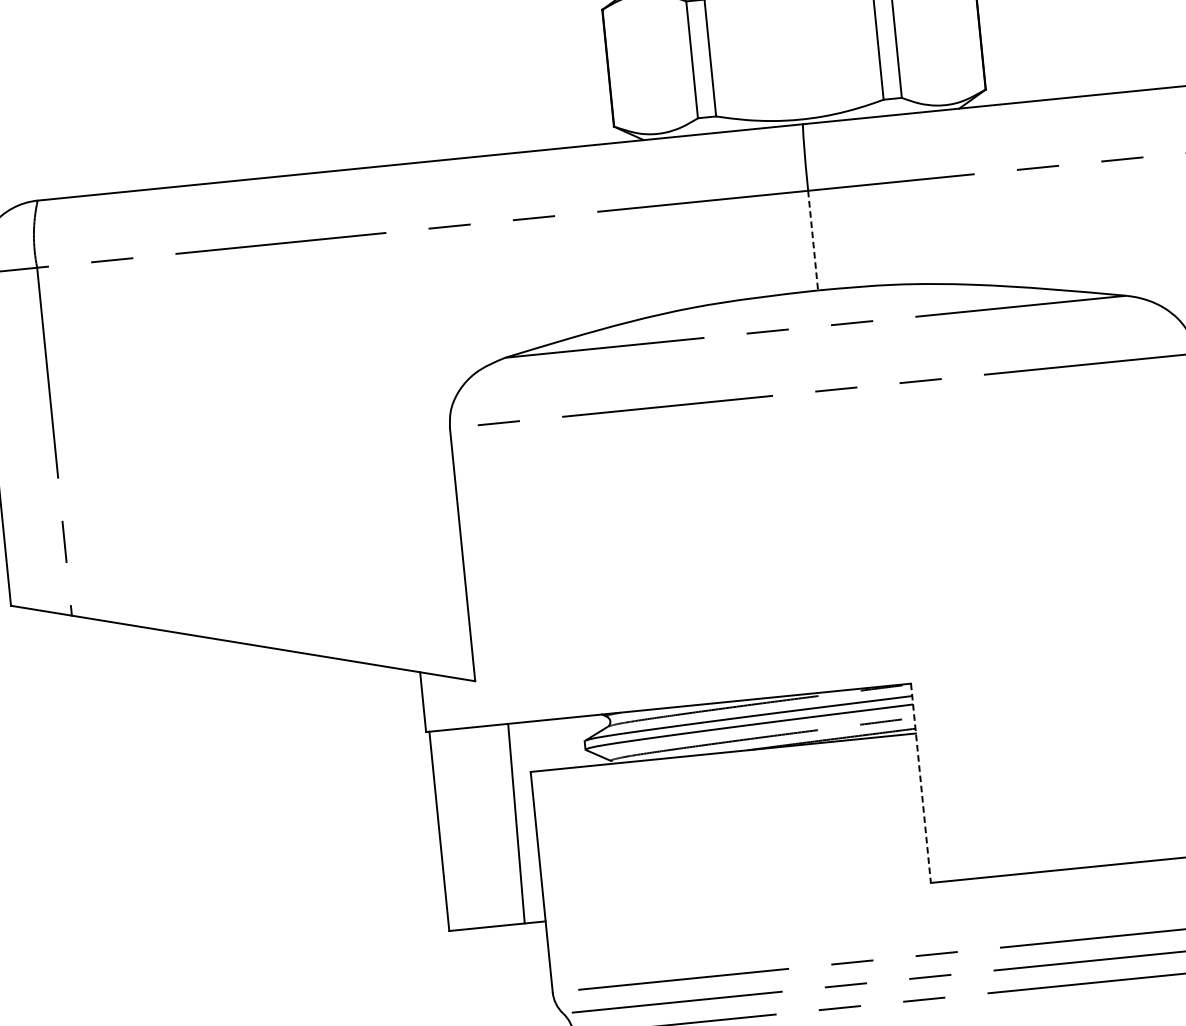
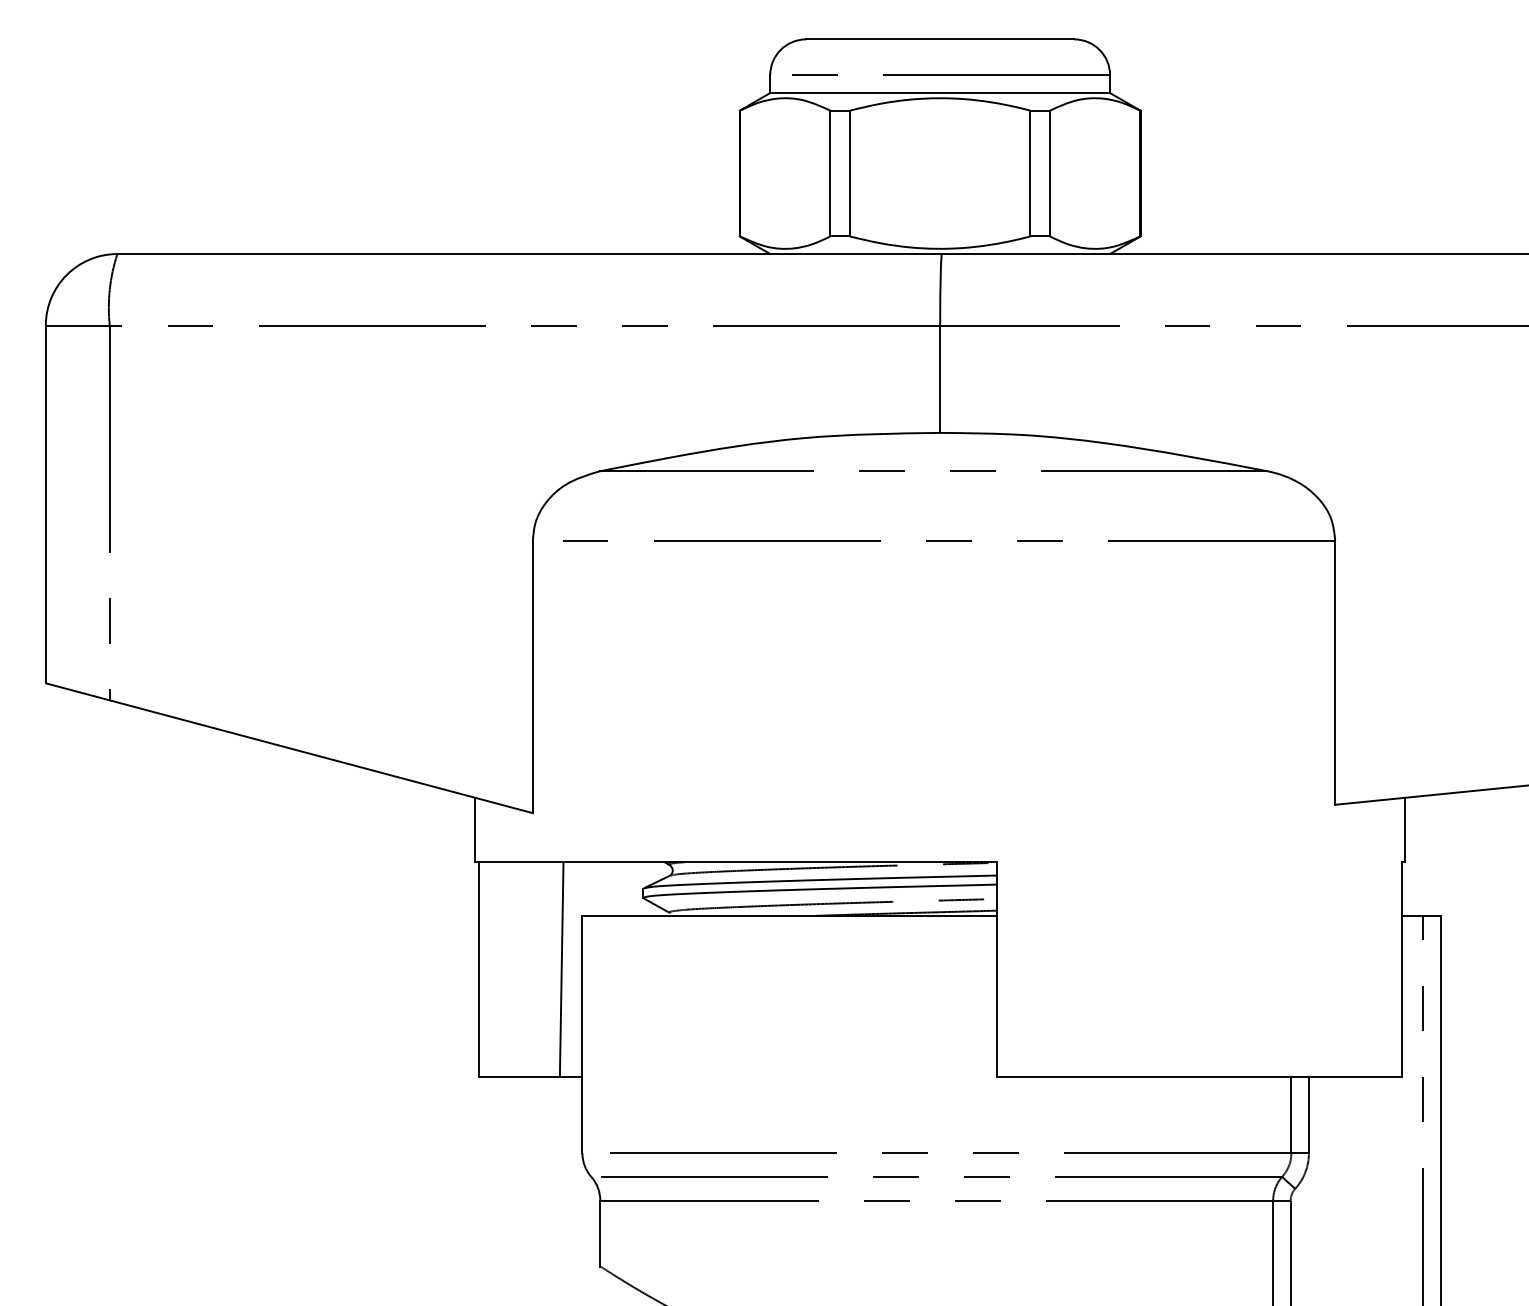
line: (813, 240) -> (940, 379), dashed -> solid
line: (921, 784) -> (997, 970), dashed -> solid

